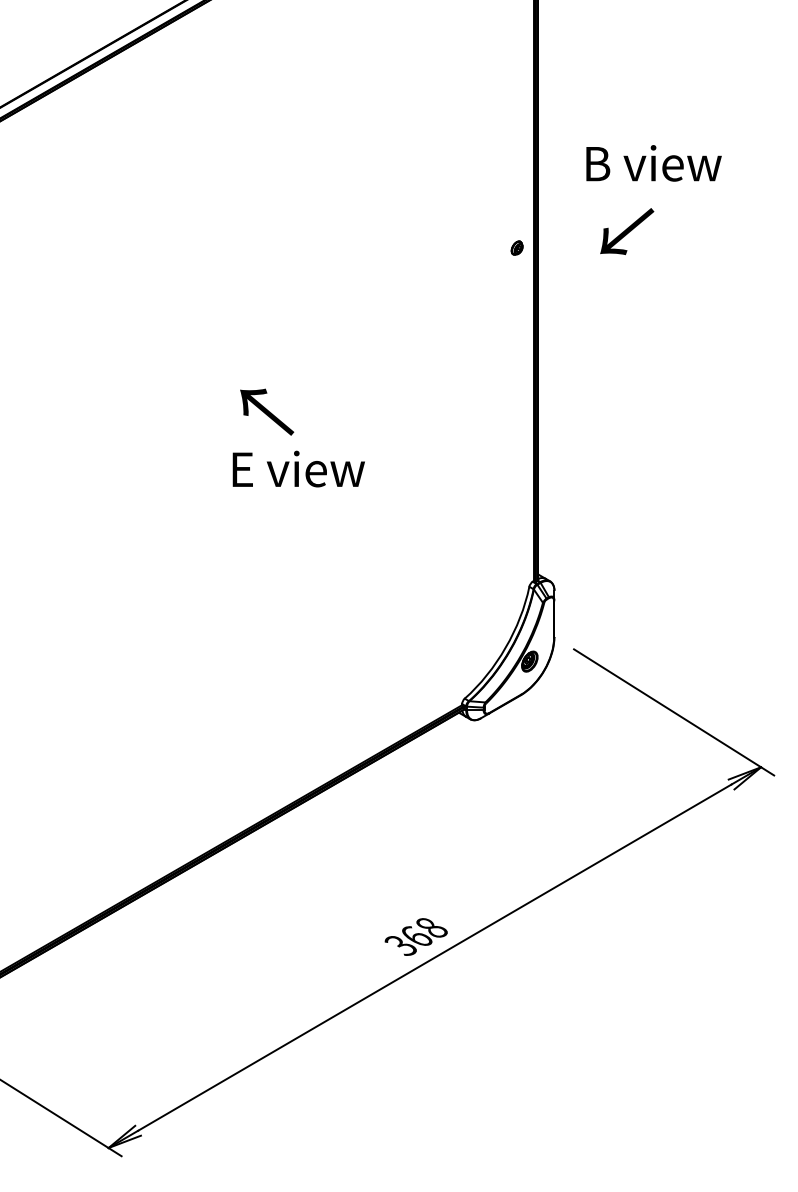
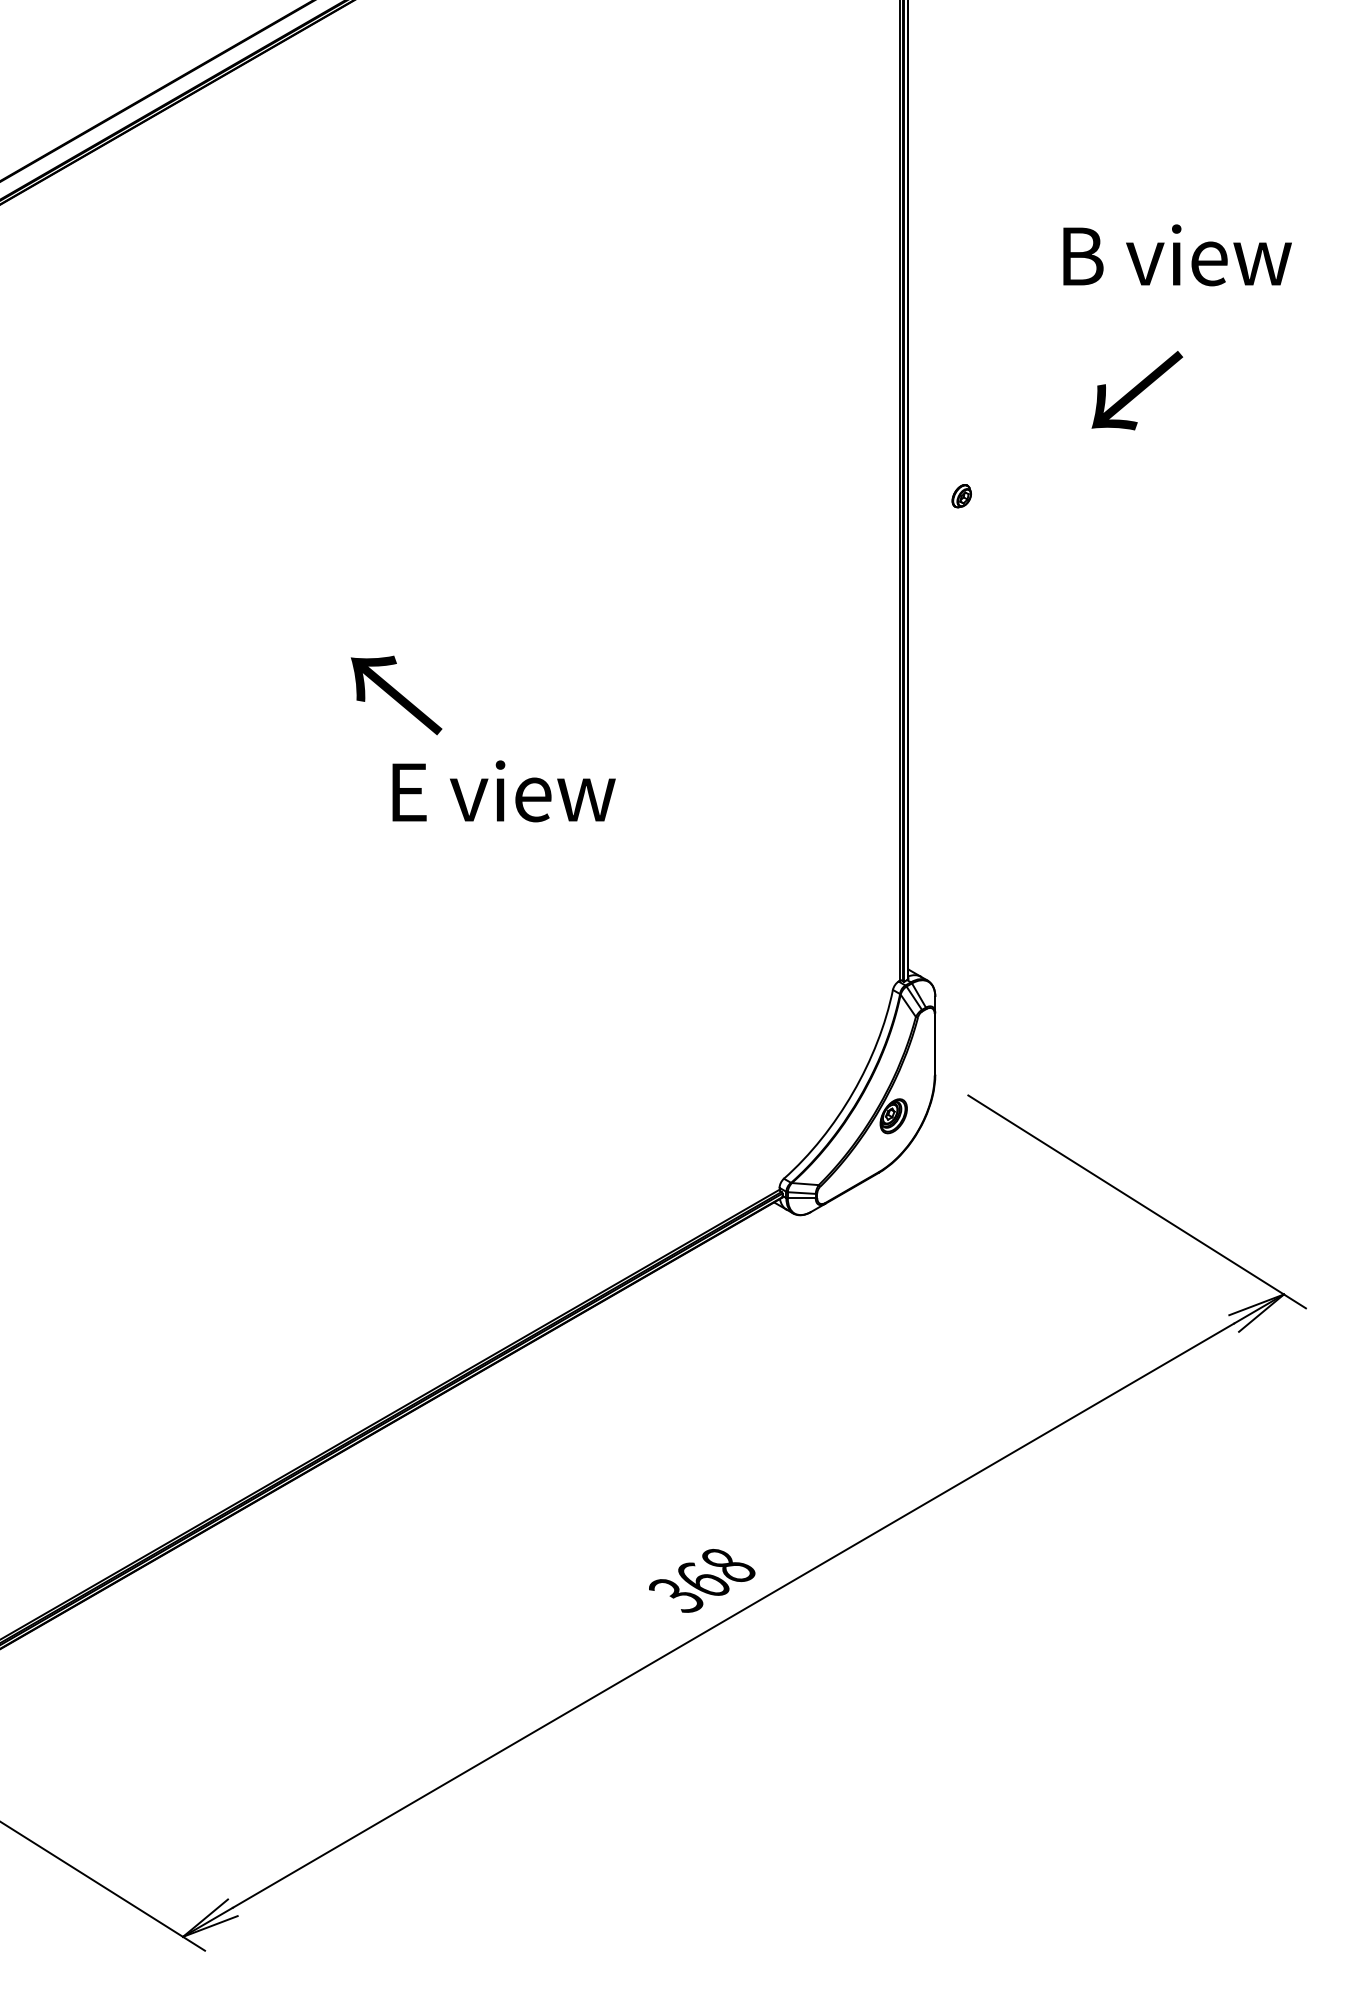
text: (653, 163) -> (1176, 255), moved
text: (627, 231) -> (1137, 390), moved
part: (516, 247) -> (960, 495), moved
text: (267, 411) -> (397, 694), moved

